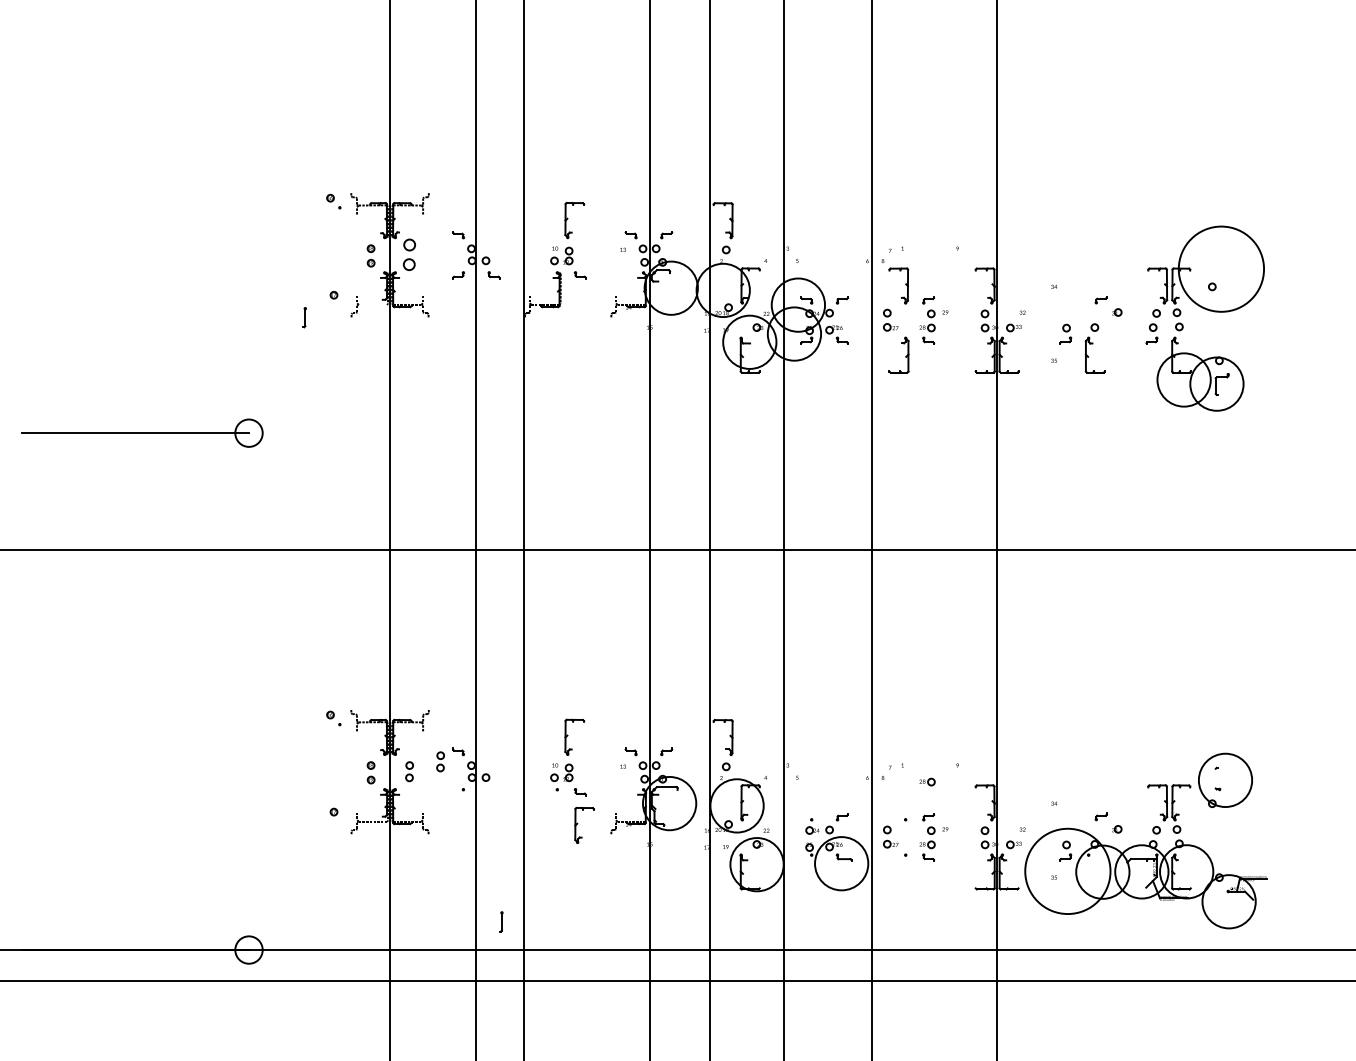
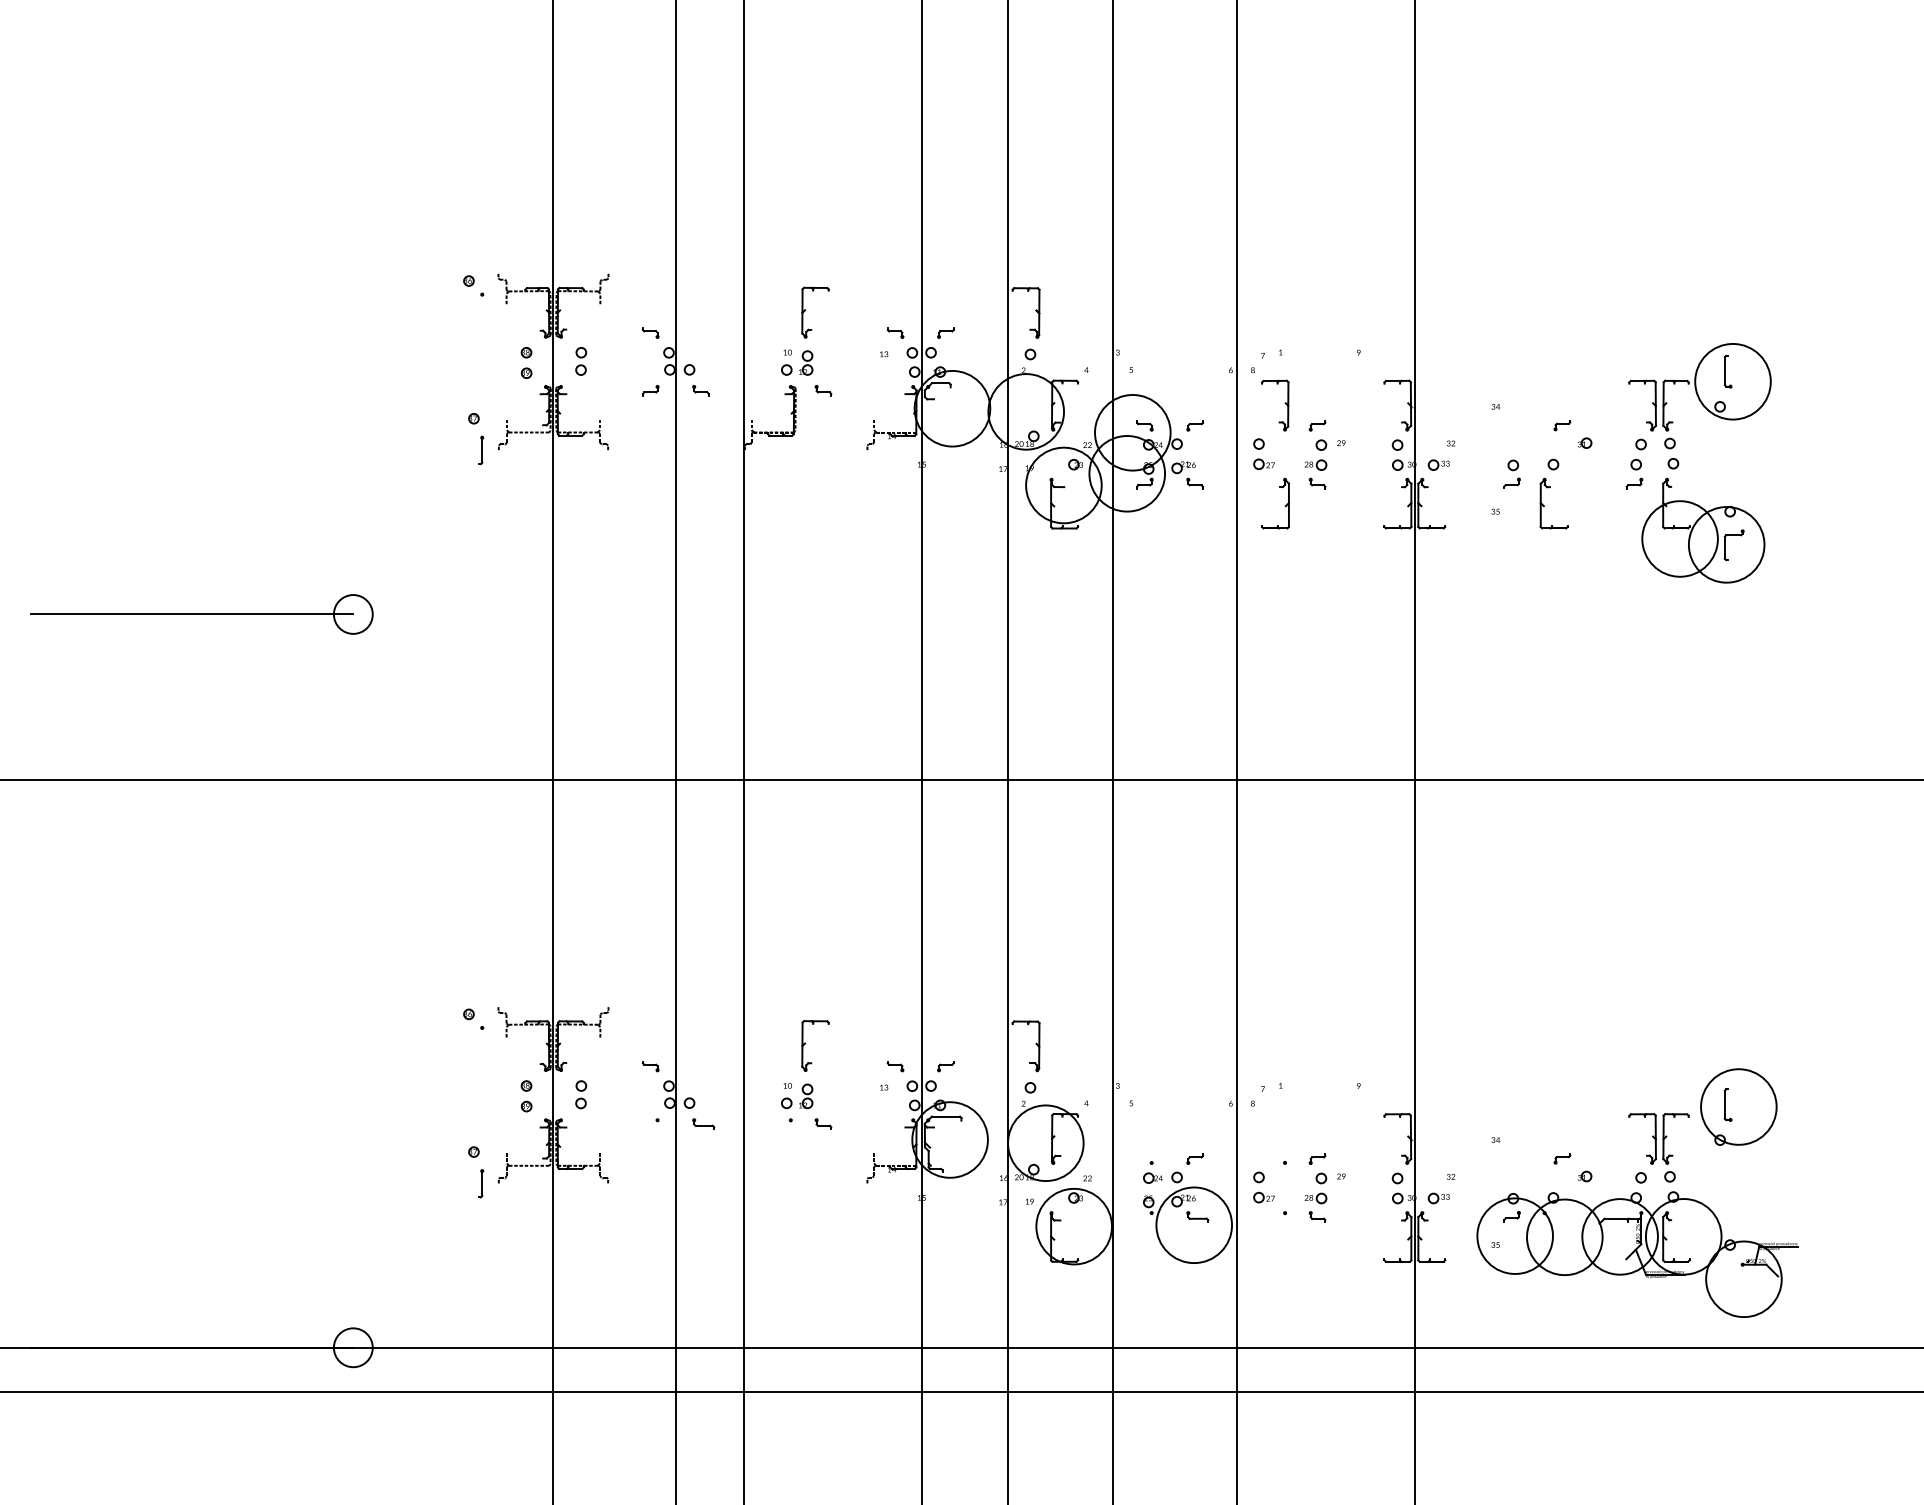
part: (409, 254) -> (581, 361), size x0.62
part: (1217, 261) -> (1727, 371), added
circle: (1221, 269) -> (1732, 381), size x0.62
line: (372, 304) -> (528, 432), added
part: (304, 317) -> (481, 450), moved
part: (440, 761) -> (625, 1080), removed
line: (1215, 778) -> (1724, 1104), added
part: (927, 782) -> (1315, 1109), removed
part: (495, 791) -> (703, 1123), added
part: (578, 823) -> (820, 1168), removed
circle: (1067, 870) -> (1514, 1235), size x0.62
part: (501, 921) -> (481, 1183), moved

